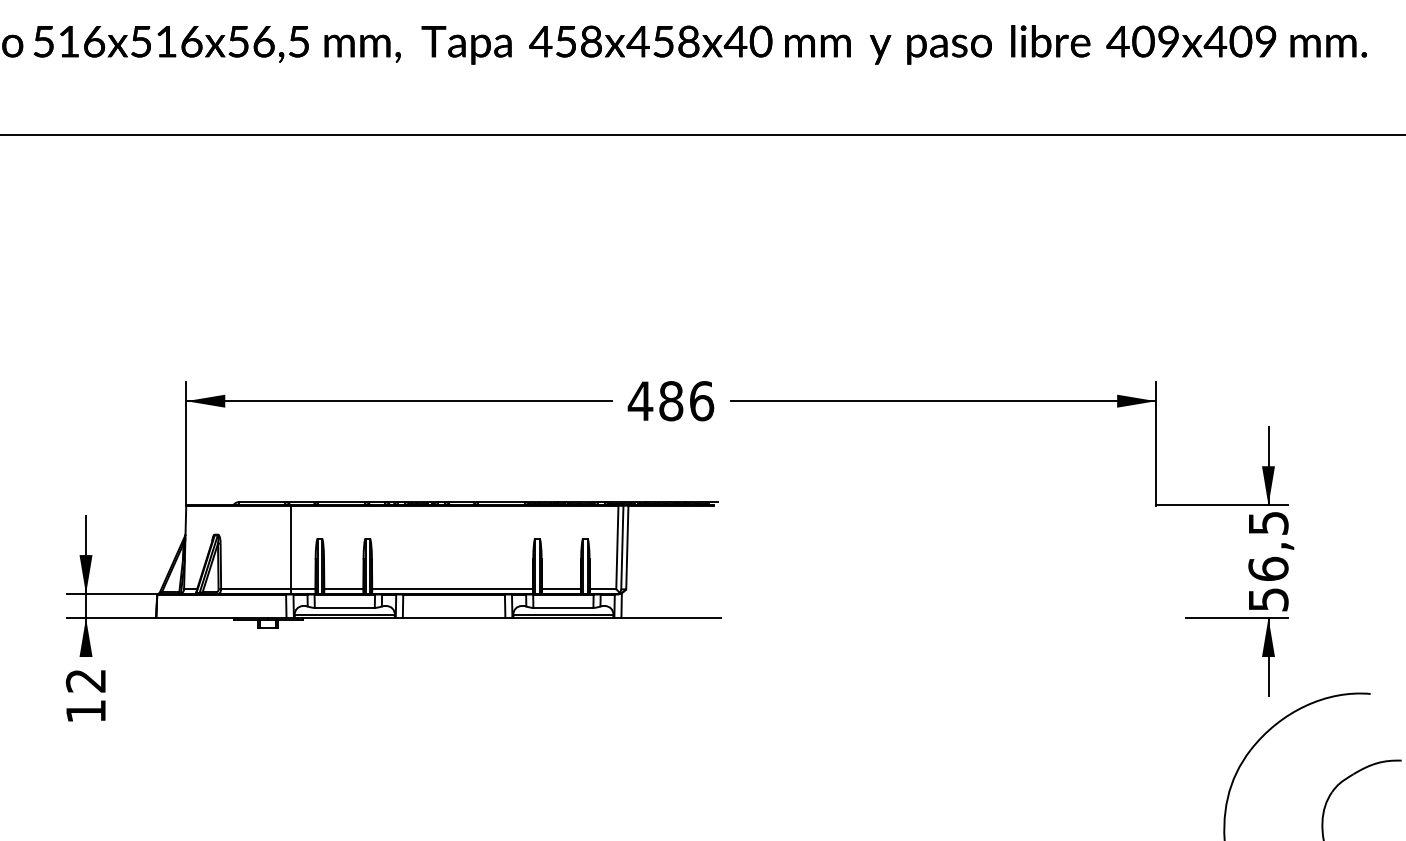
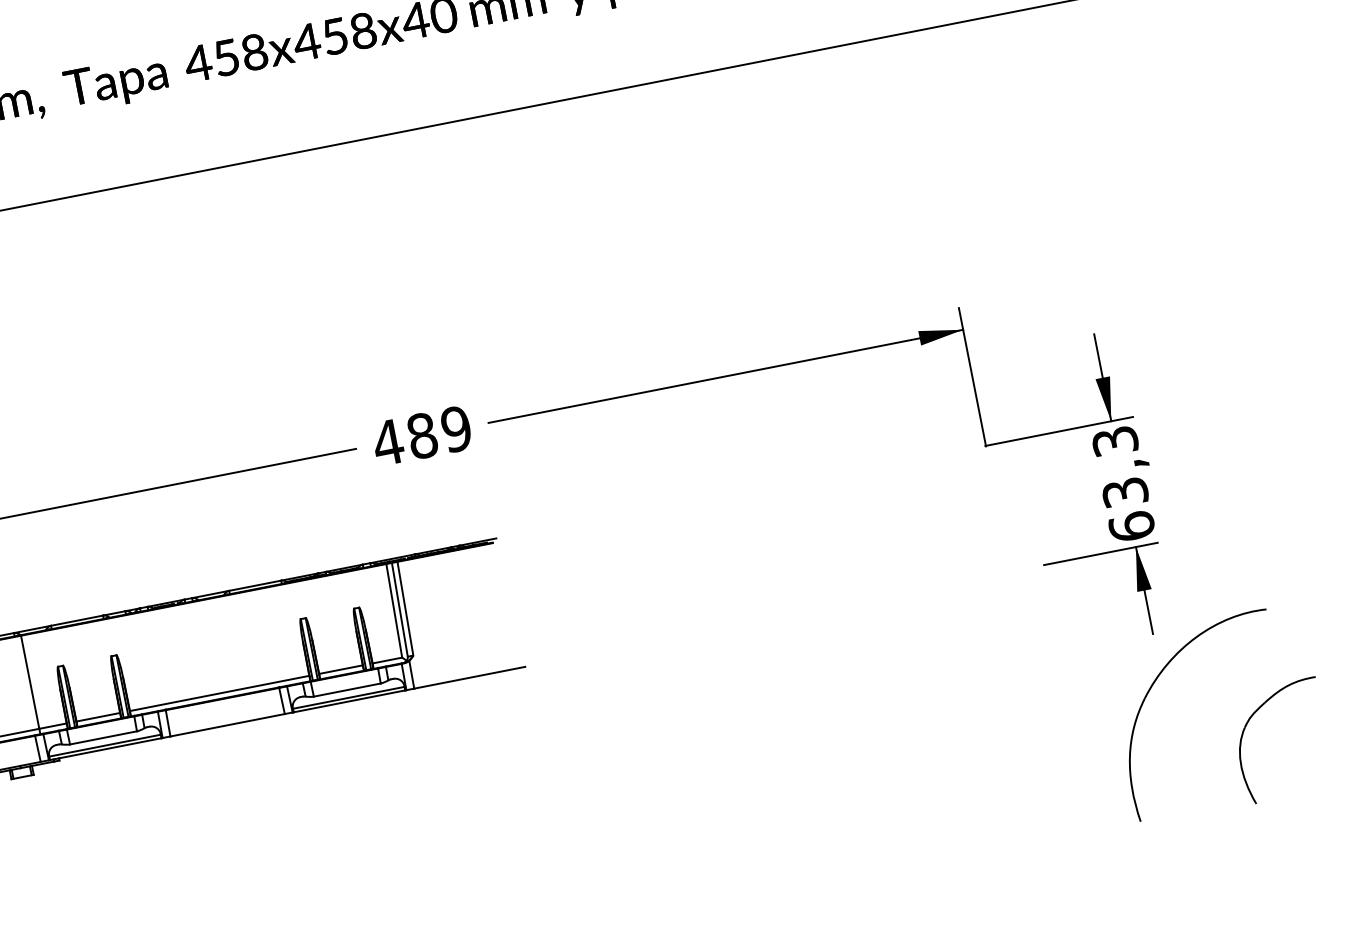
text: (701, 401) -> (456, 429), 486 -> 489
text: (1268, 561) -> (1123, 484), 56,5 -> 63,3

